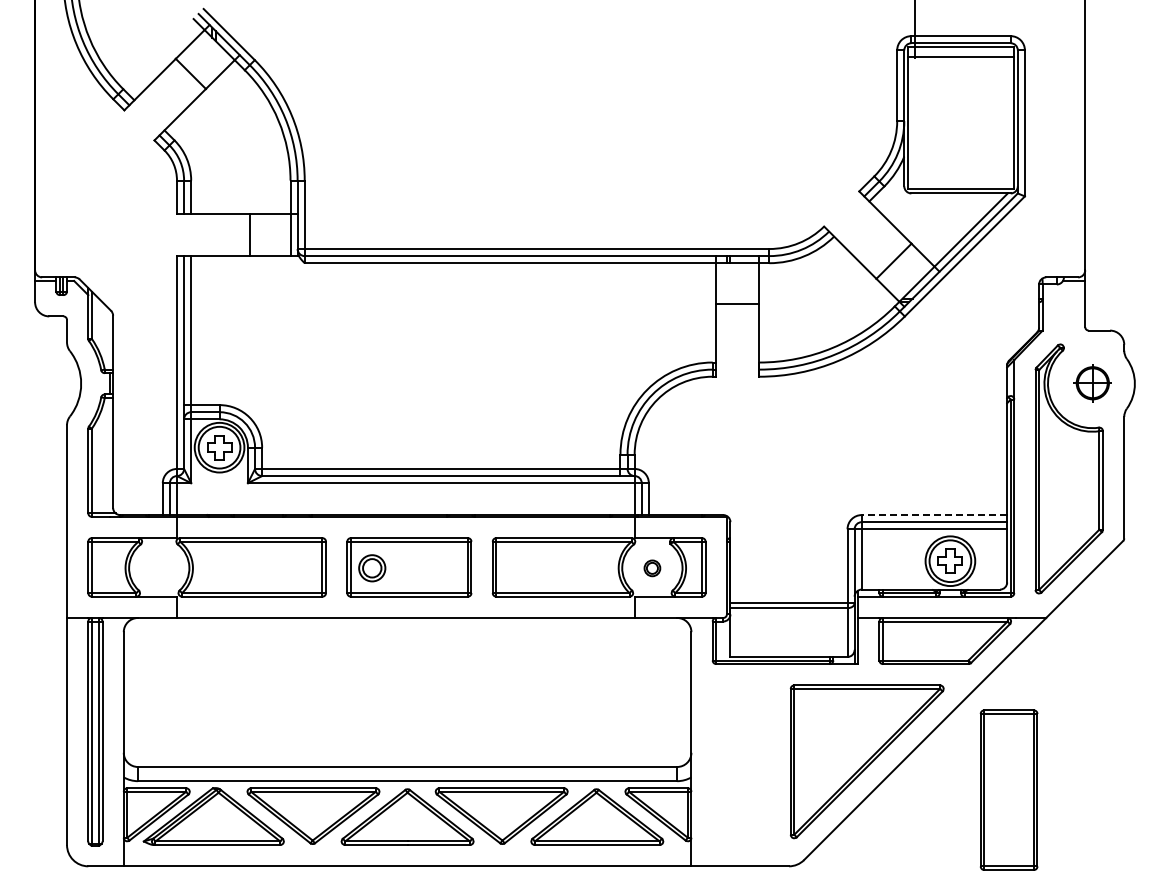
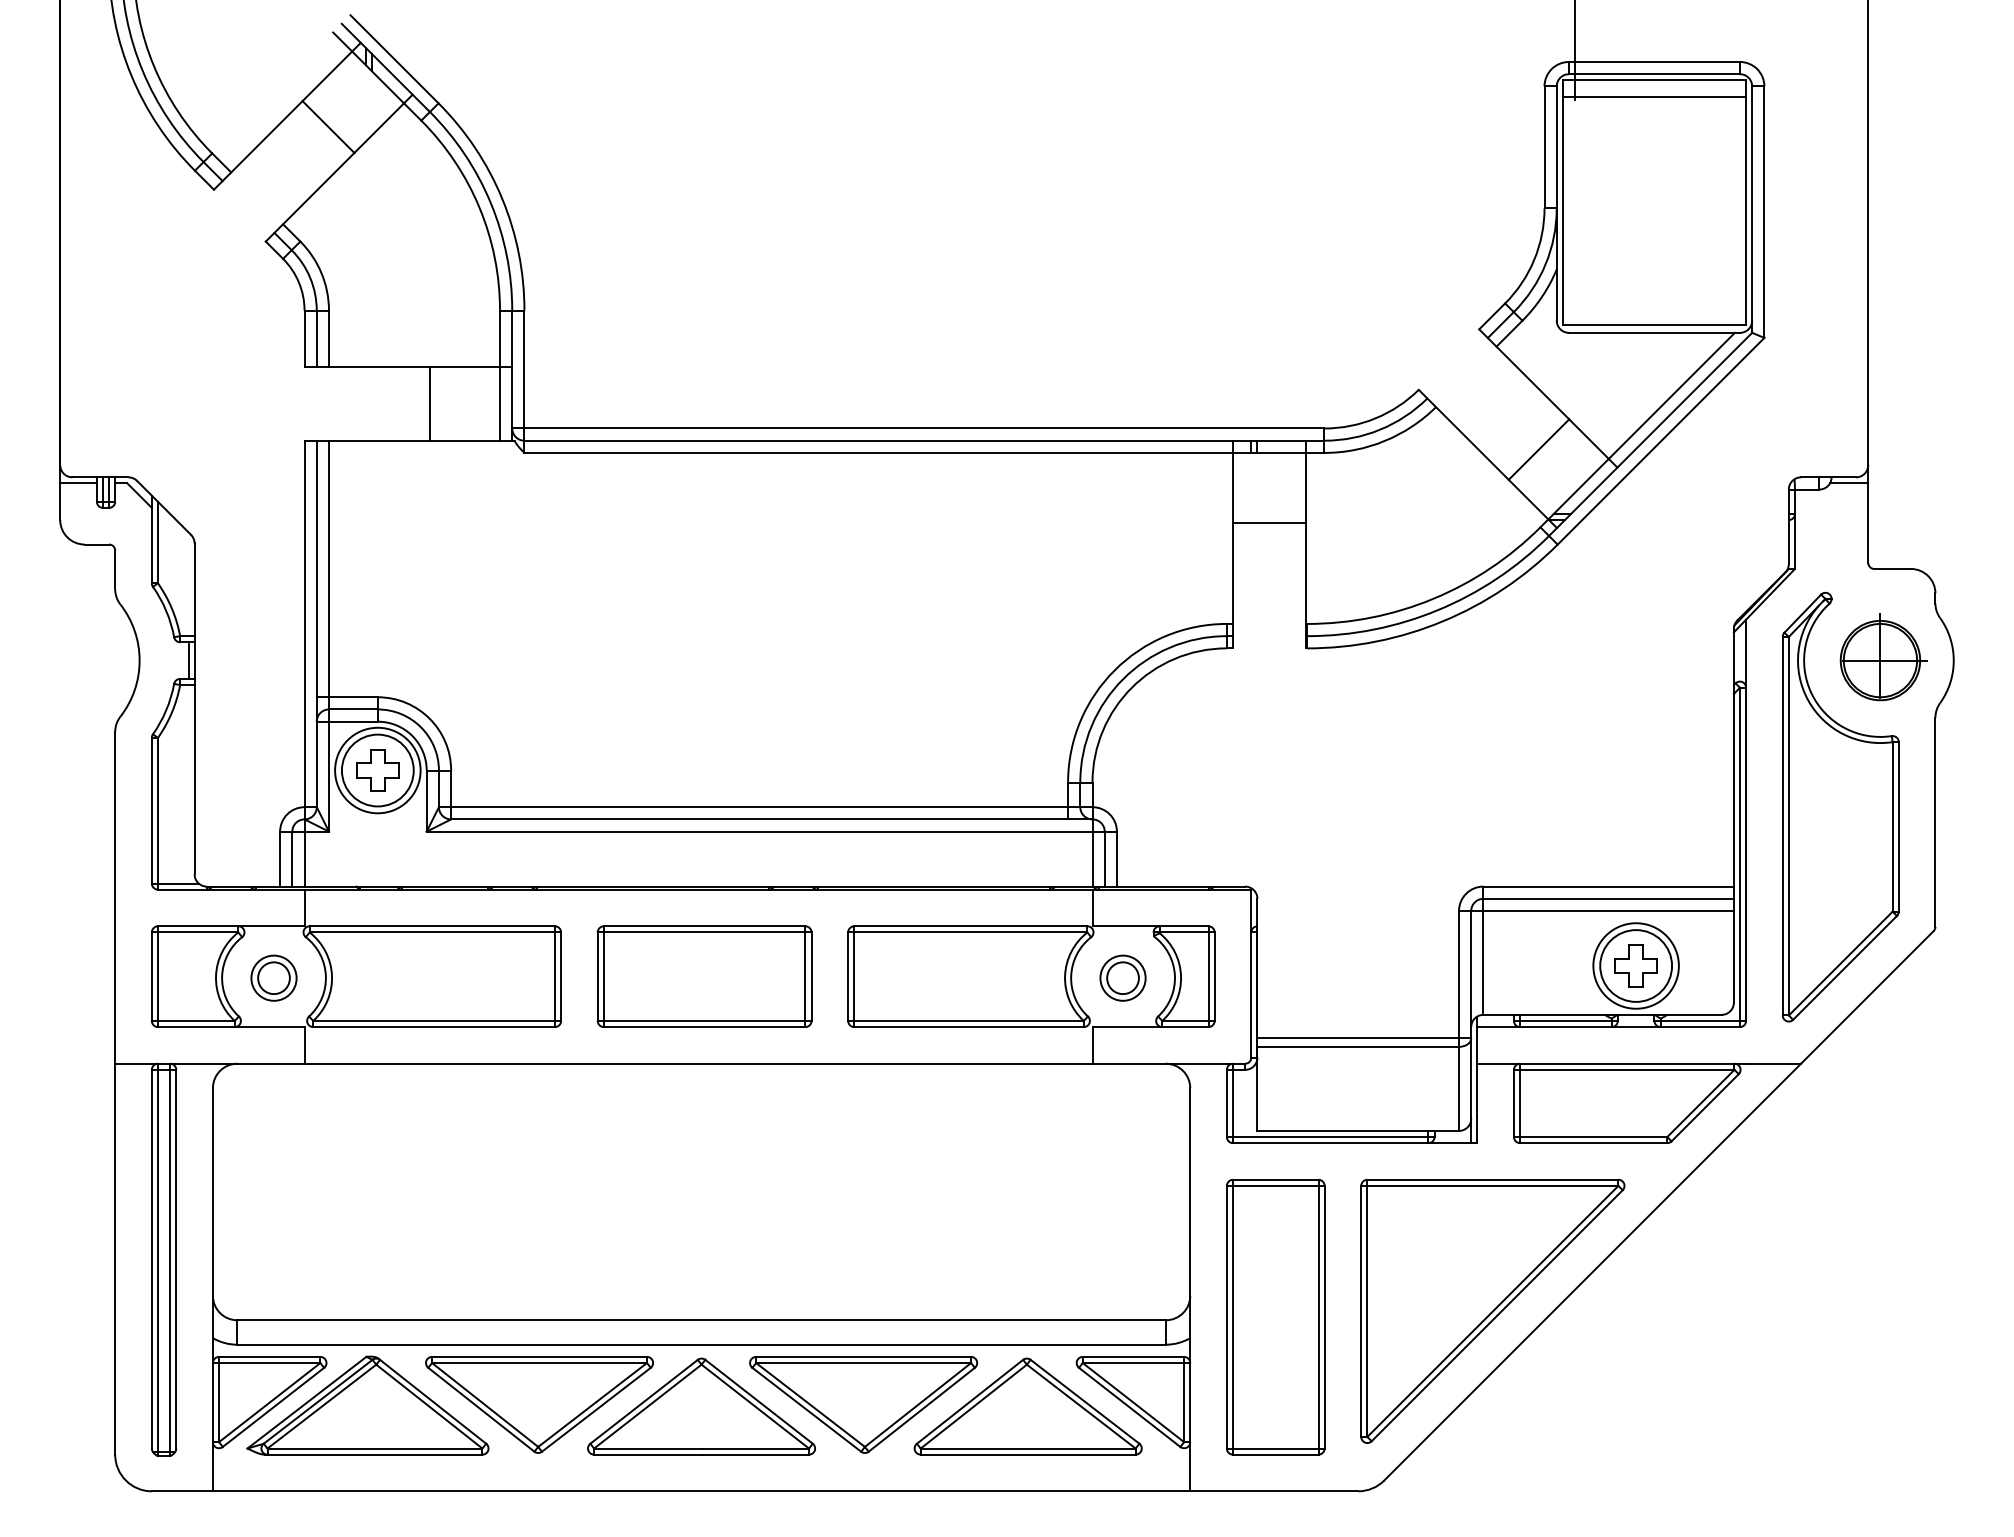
part: (1093, 381) -> (1882, 656), size x1.43
line: (934, 515) -> (1608, 887), dashed -> solid
part: (372, 568) -> (274, 978), moved
part: (652, 568) -> (1123, 978), size x1.67
part: (1008, 789) -> (1274, 1316), moved

